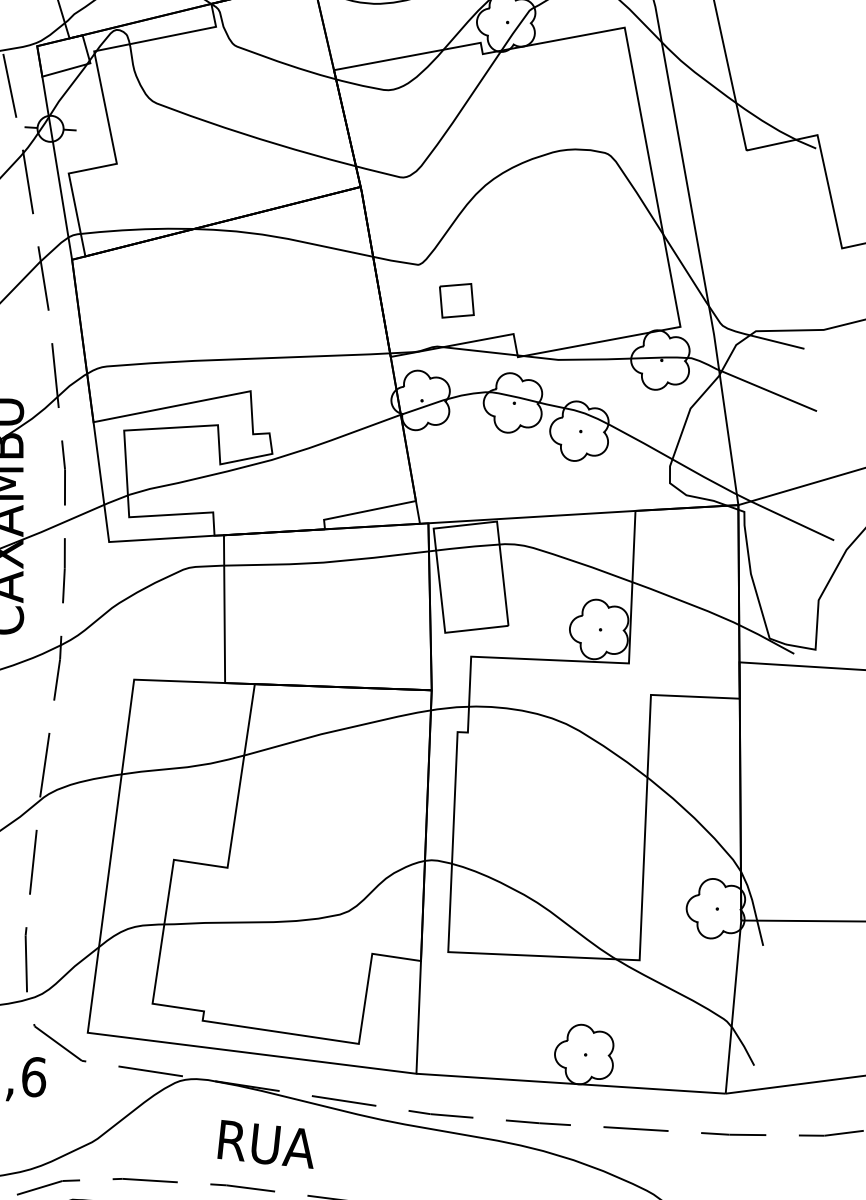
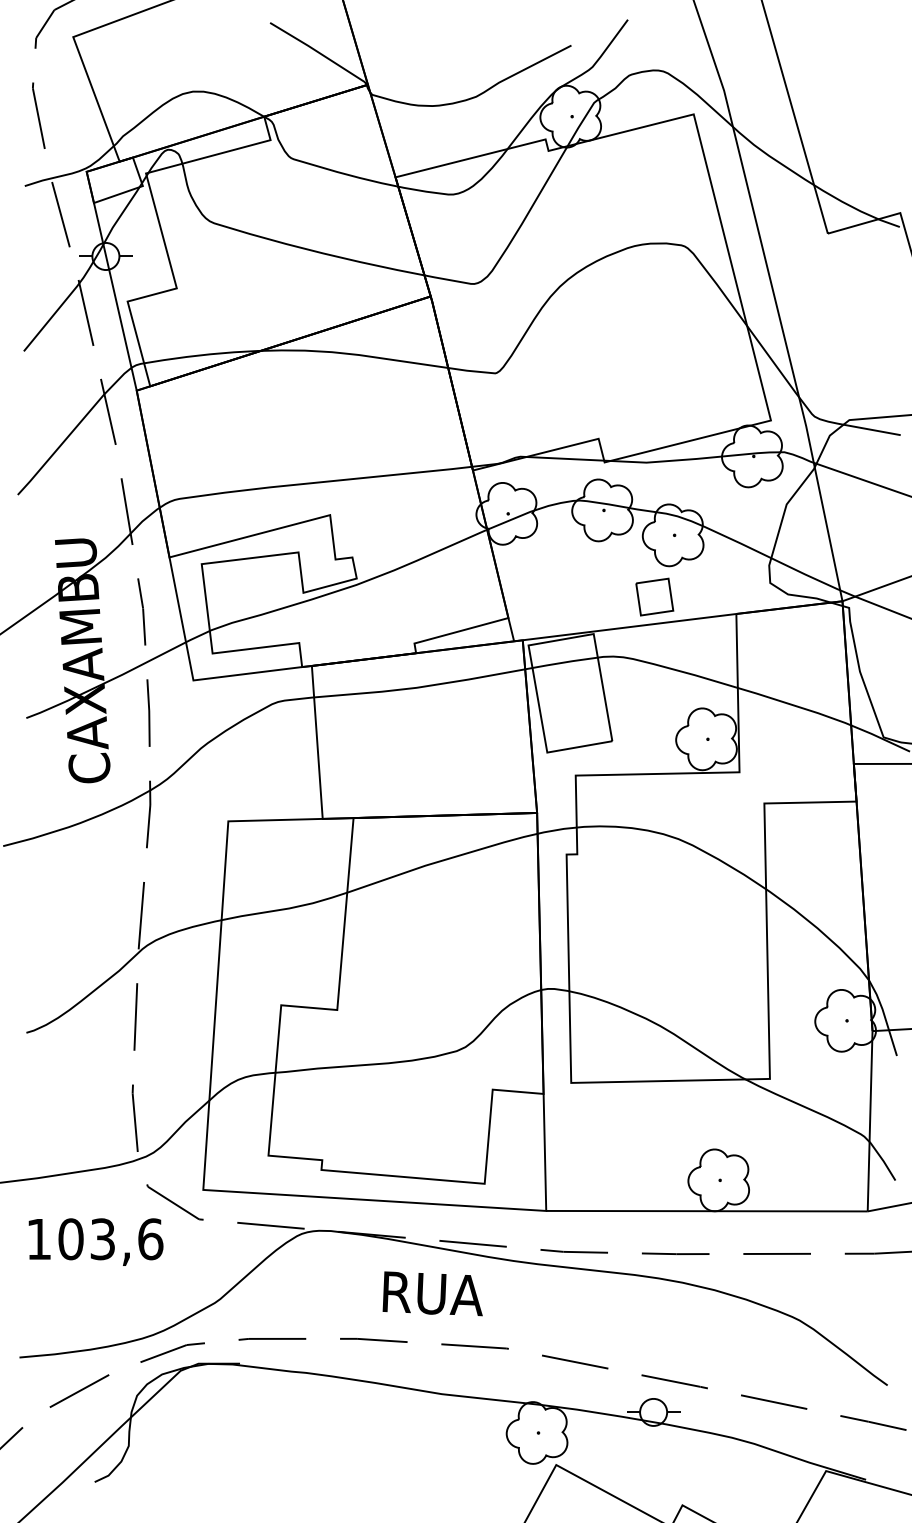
part: (456, 300) -> (654, 596), moved
text: (266, 1144) -> (432, 1293), moved

